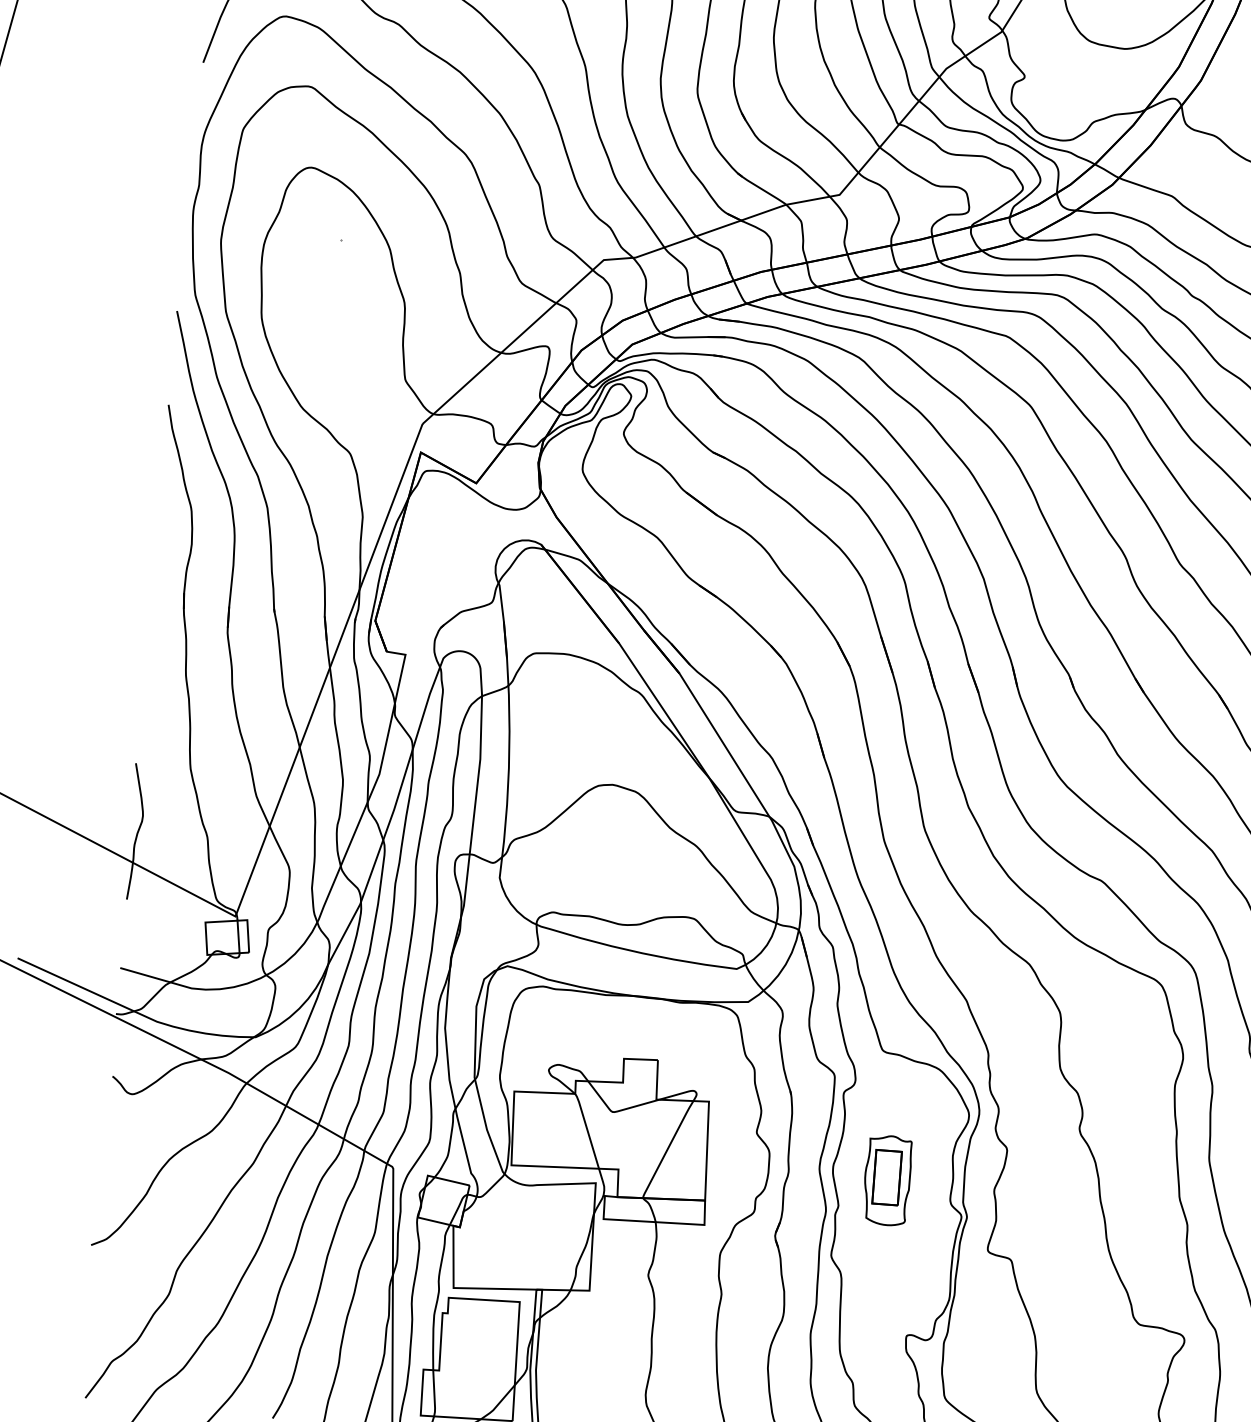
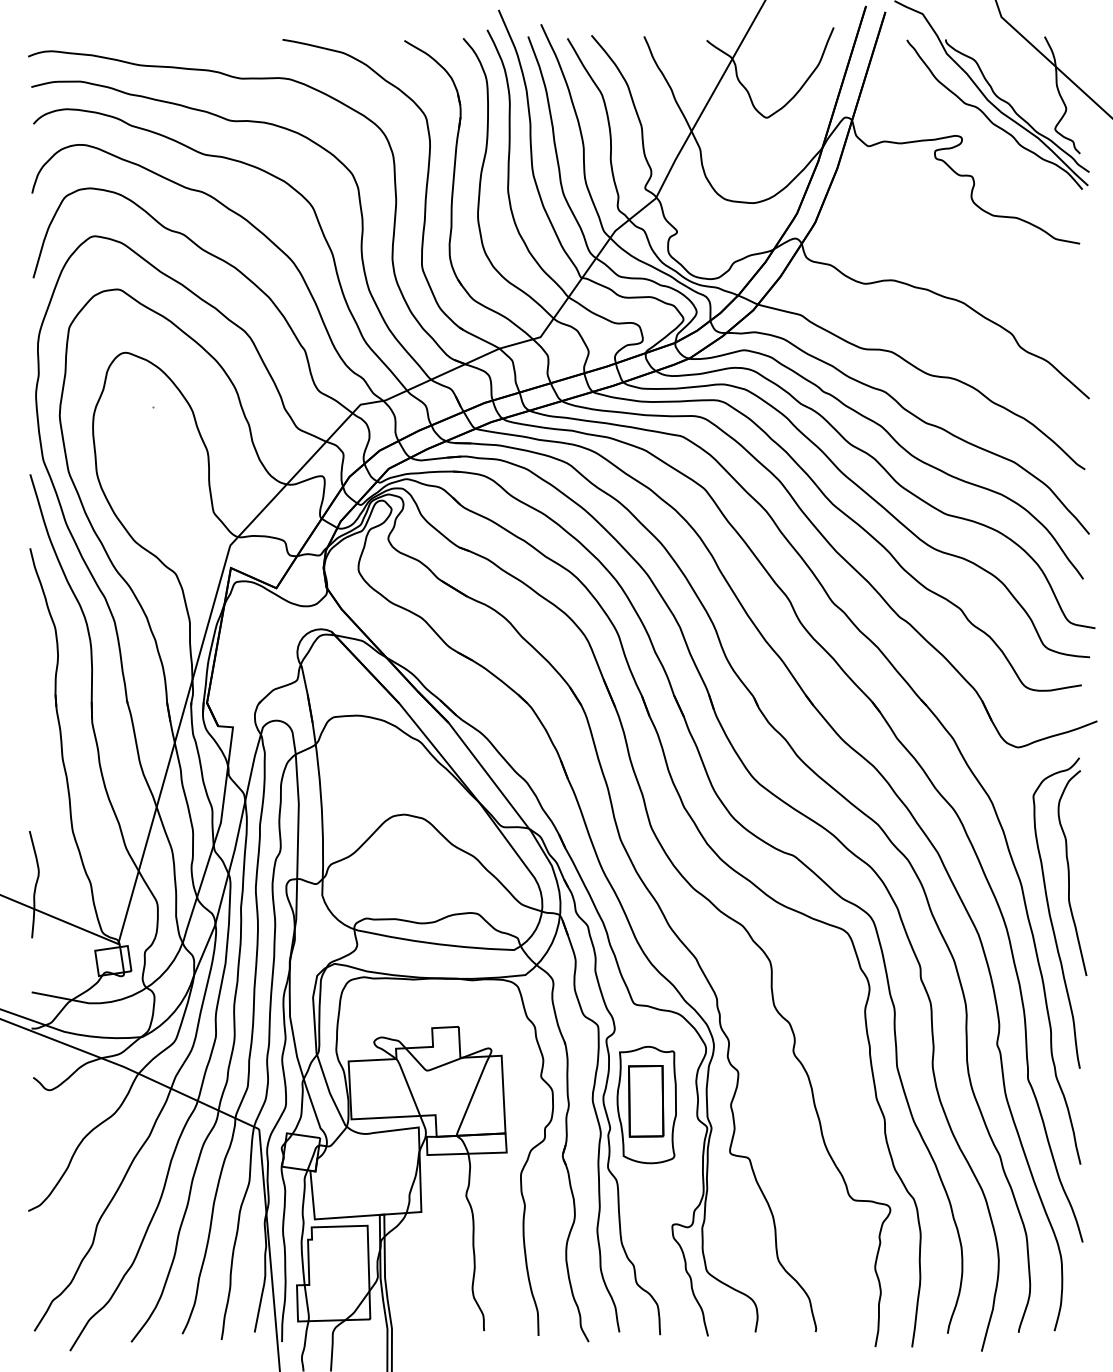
part: (887, 1179) -> (646, 1104), size x1.67

